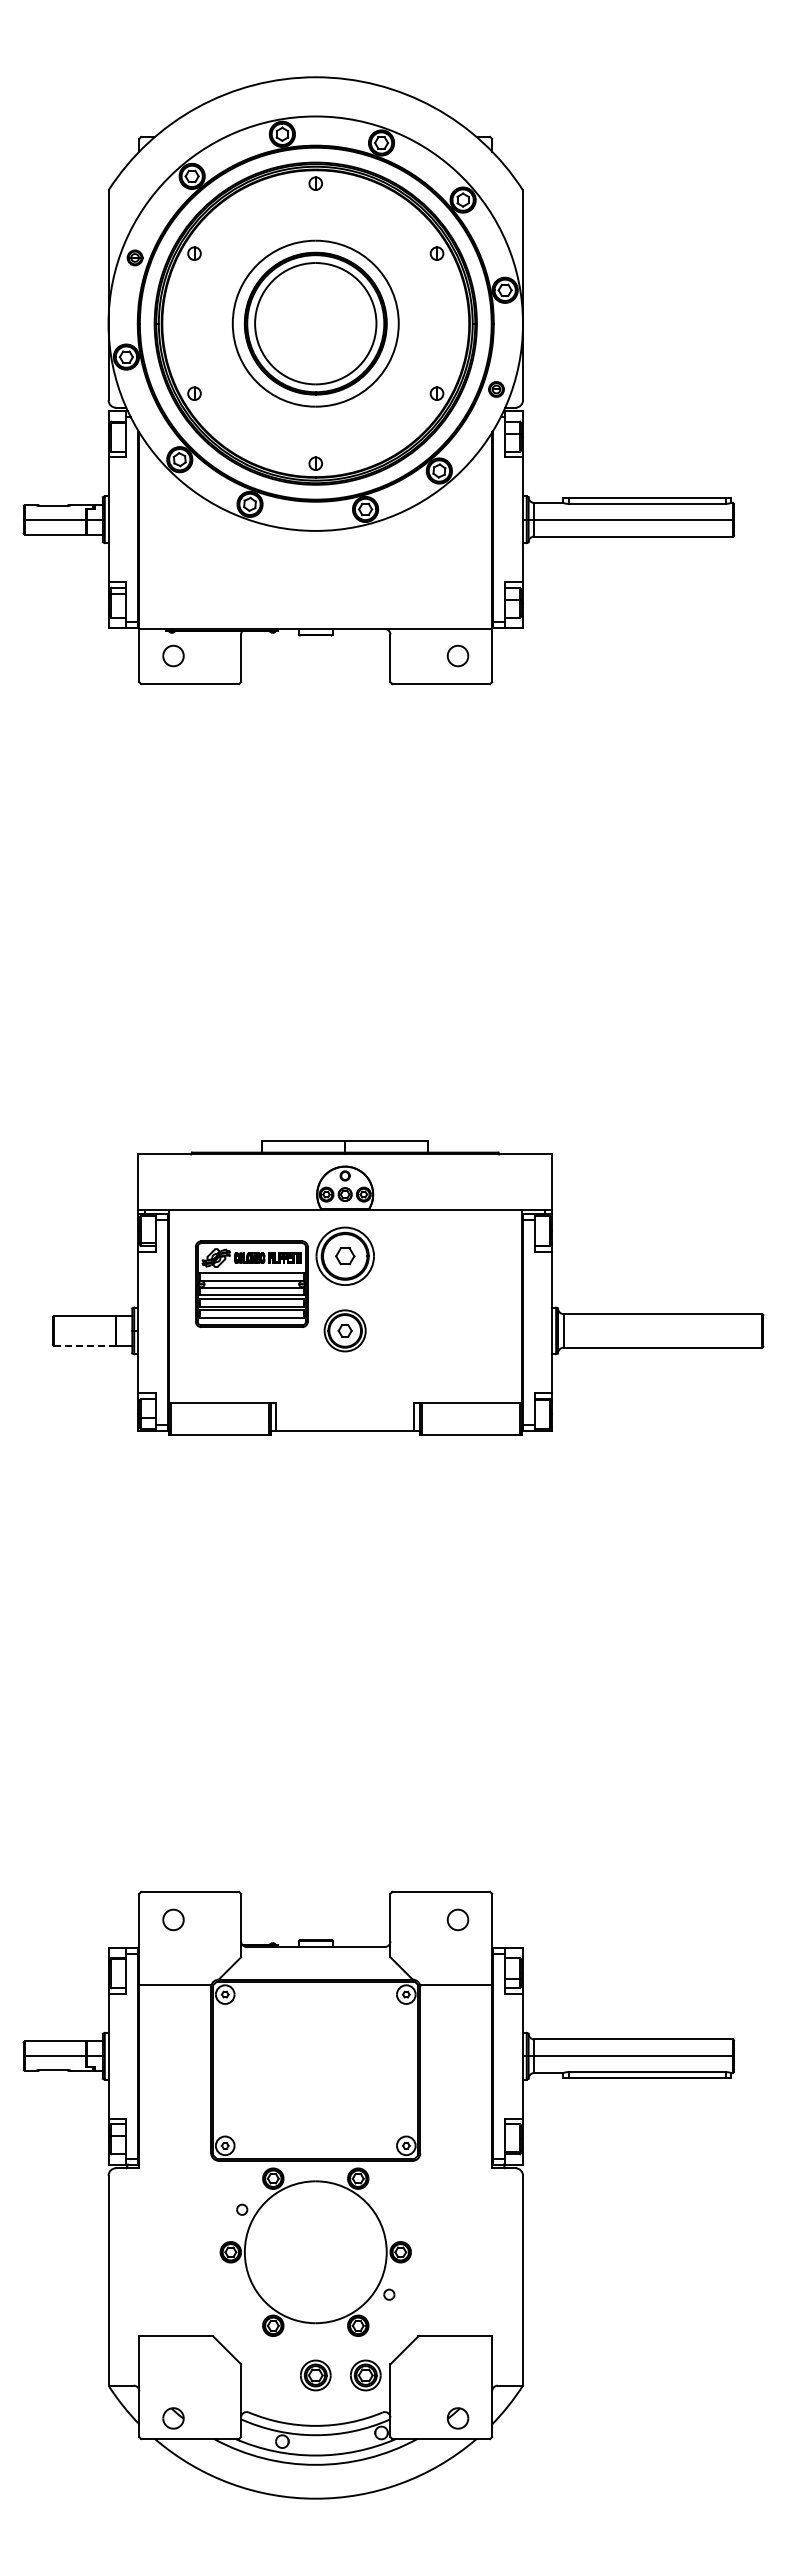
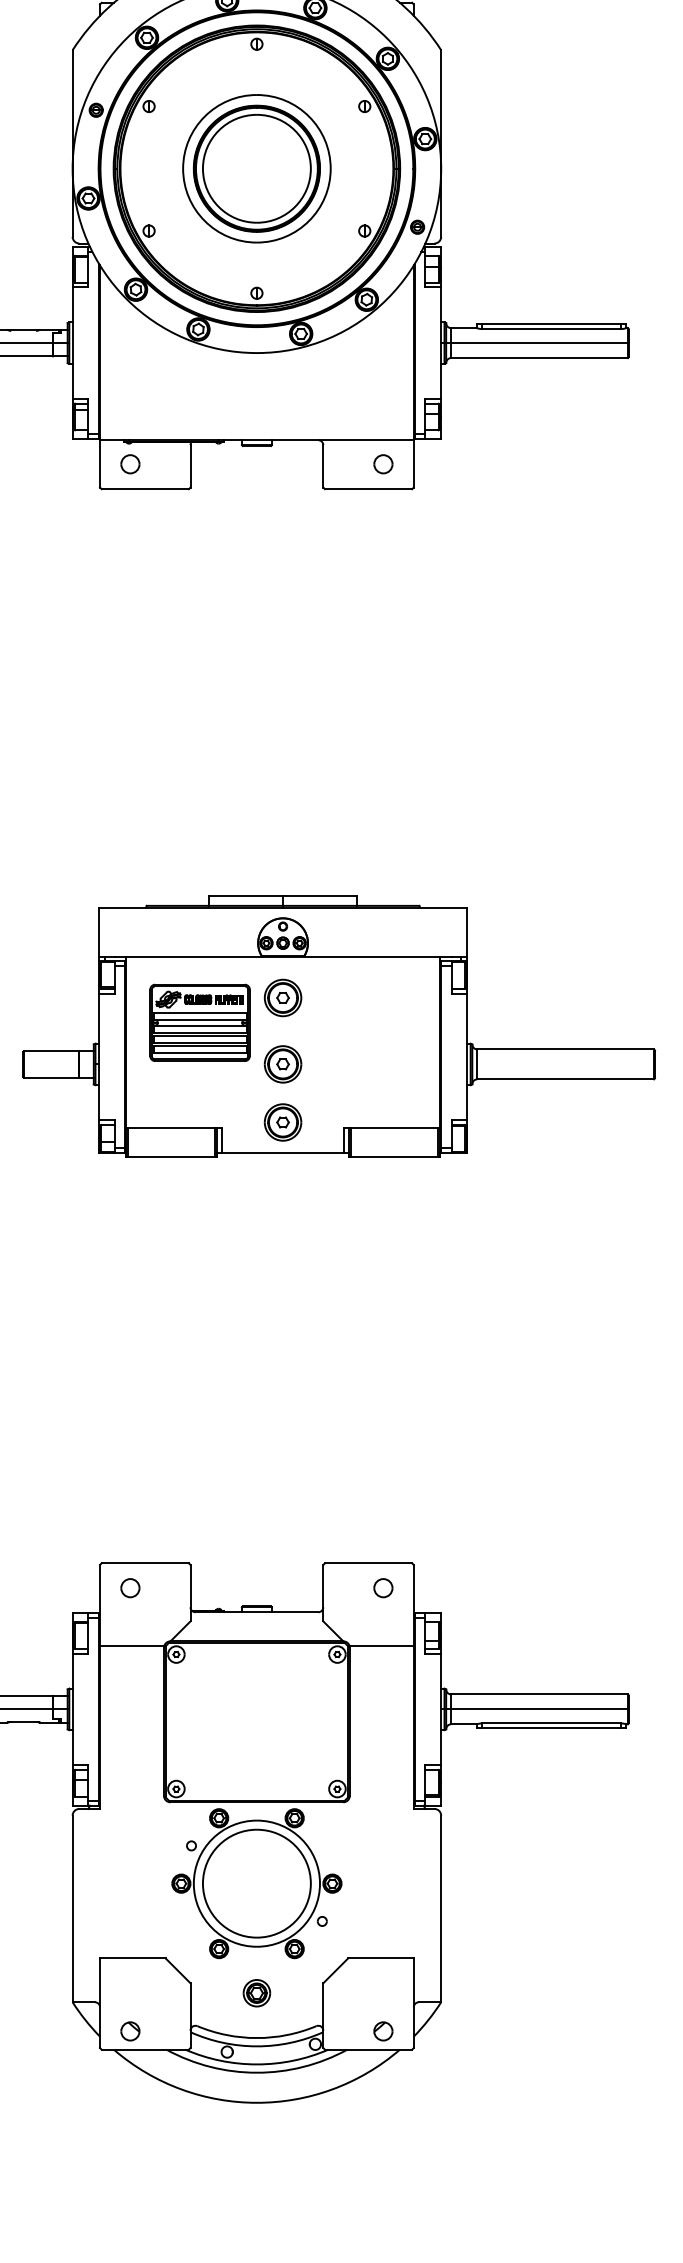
part: (344, 1255) -> (282, 997), size x0.71
line: (84, 1345) -> (51, 1077), dashed -> solid
part: (344, 1395) -> (282, 1121), added
part: (315, 2251) -> (256, 1882), added
part: (365, 2375) -> (301, 1993), removed

